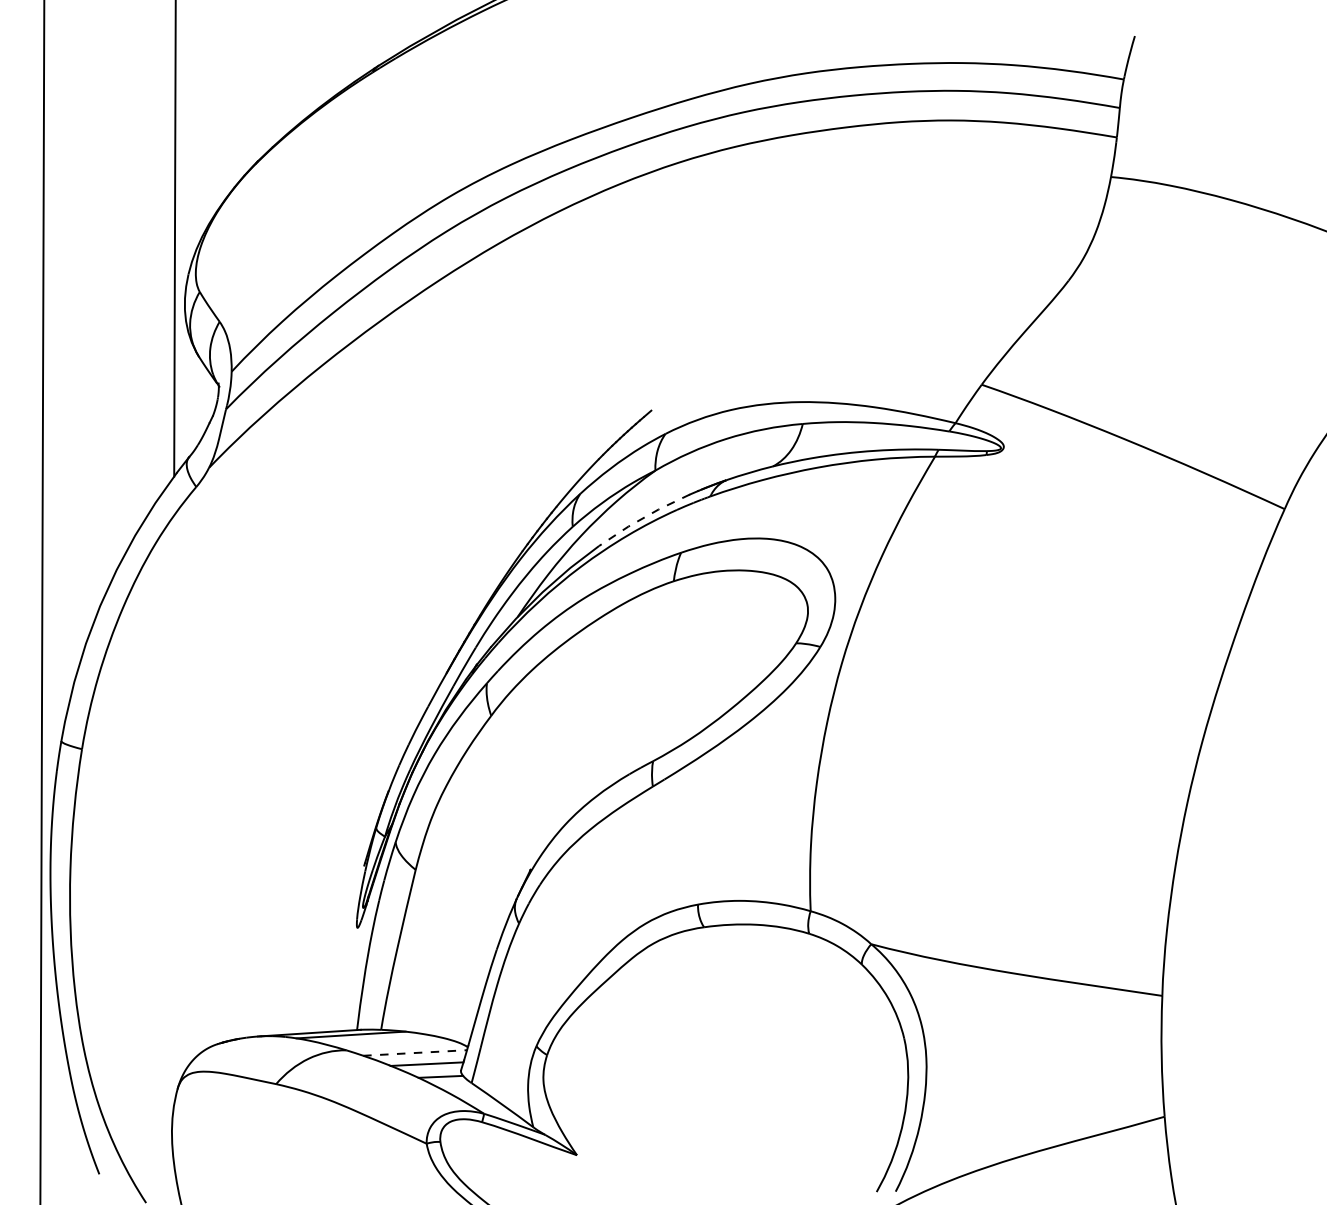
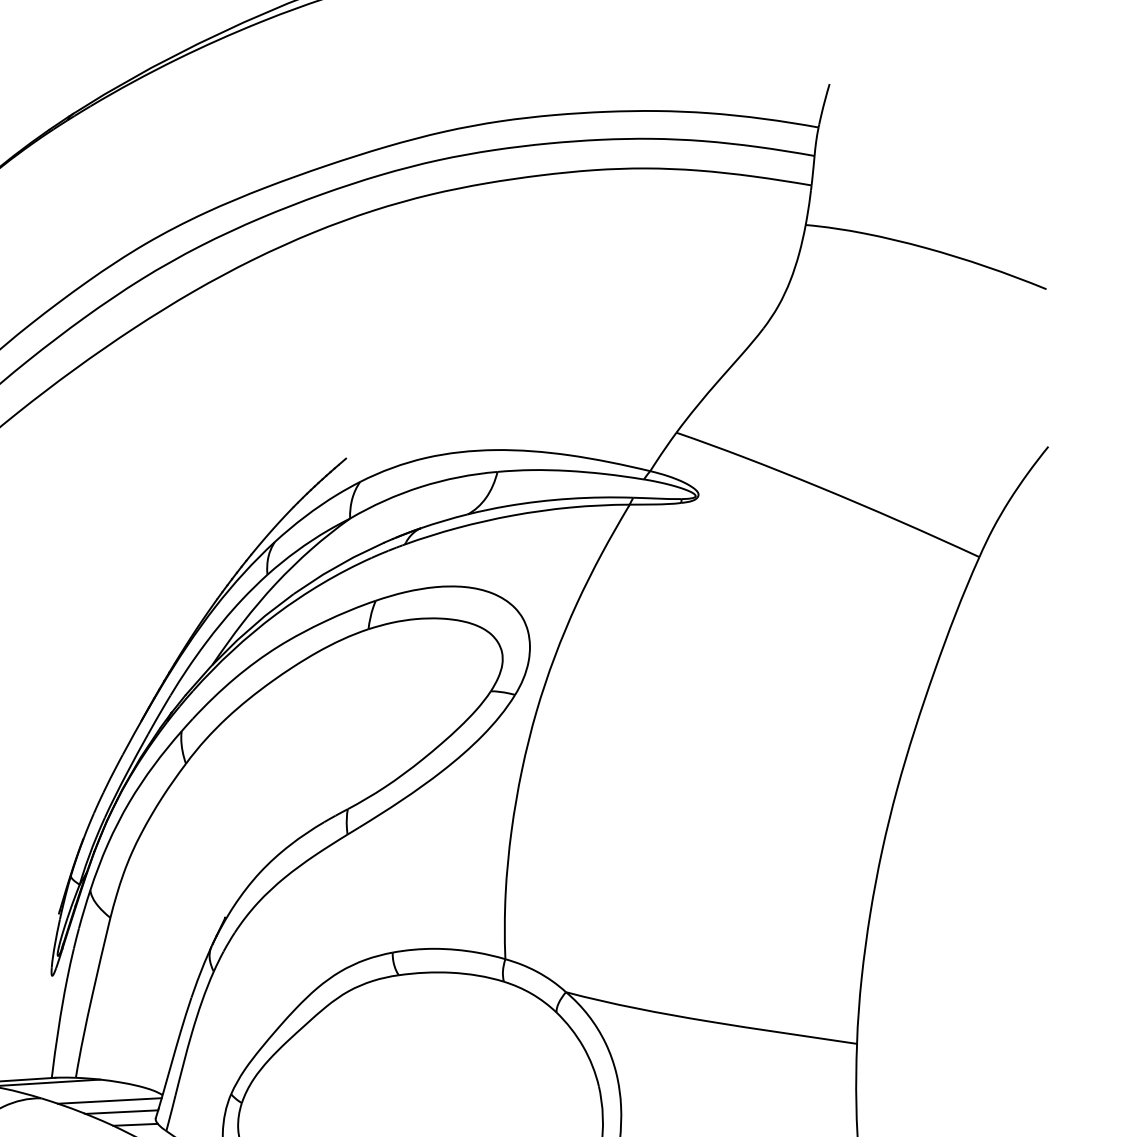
line: (643, 518) -> (338, 566), dashed -> solid
line: (415, 1052) -> (110, 1100), dashed -> solid

